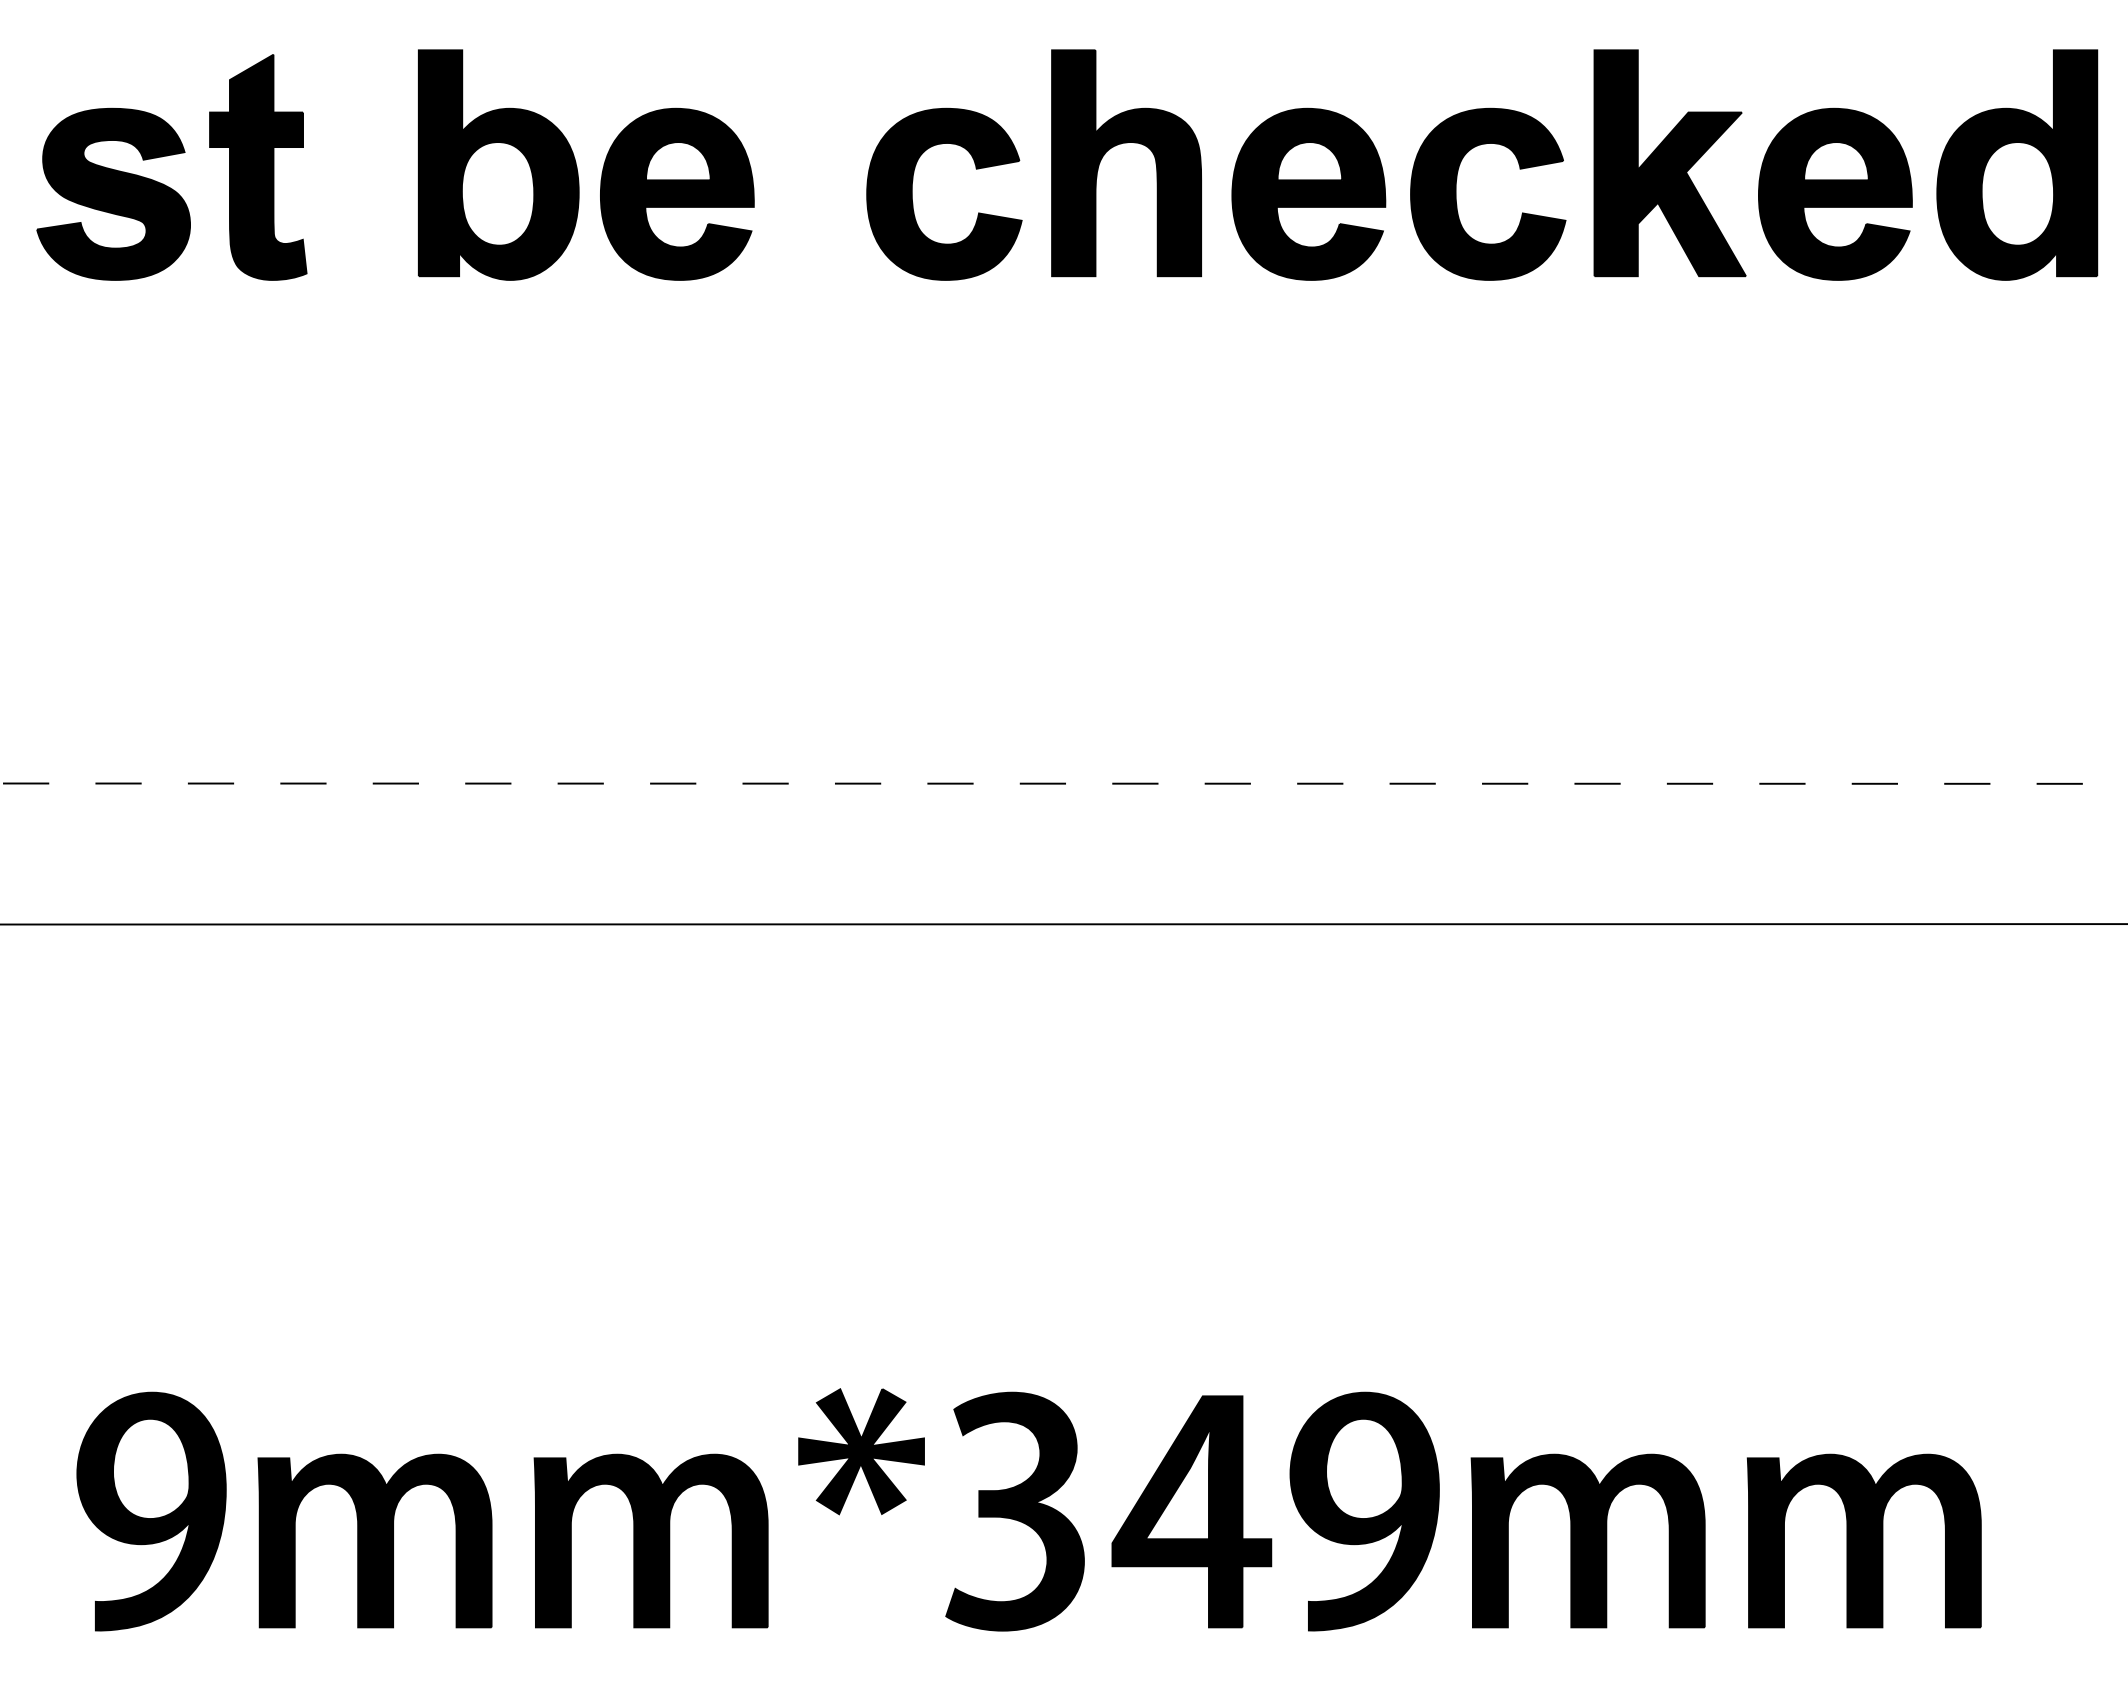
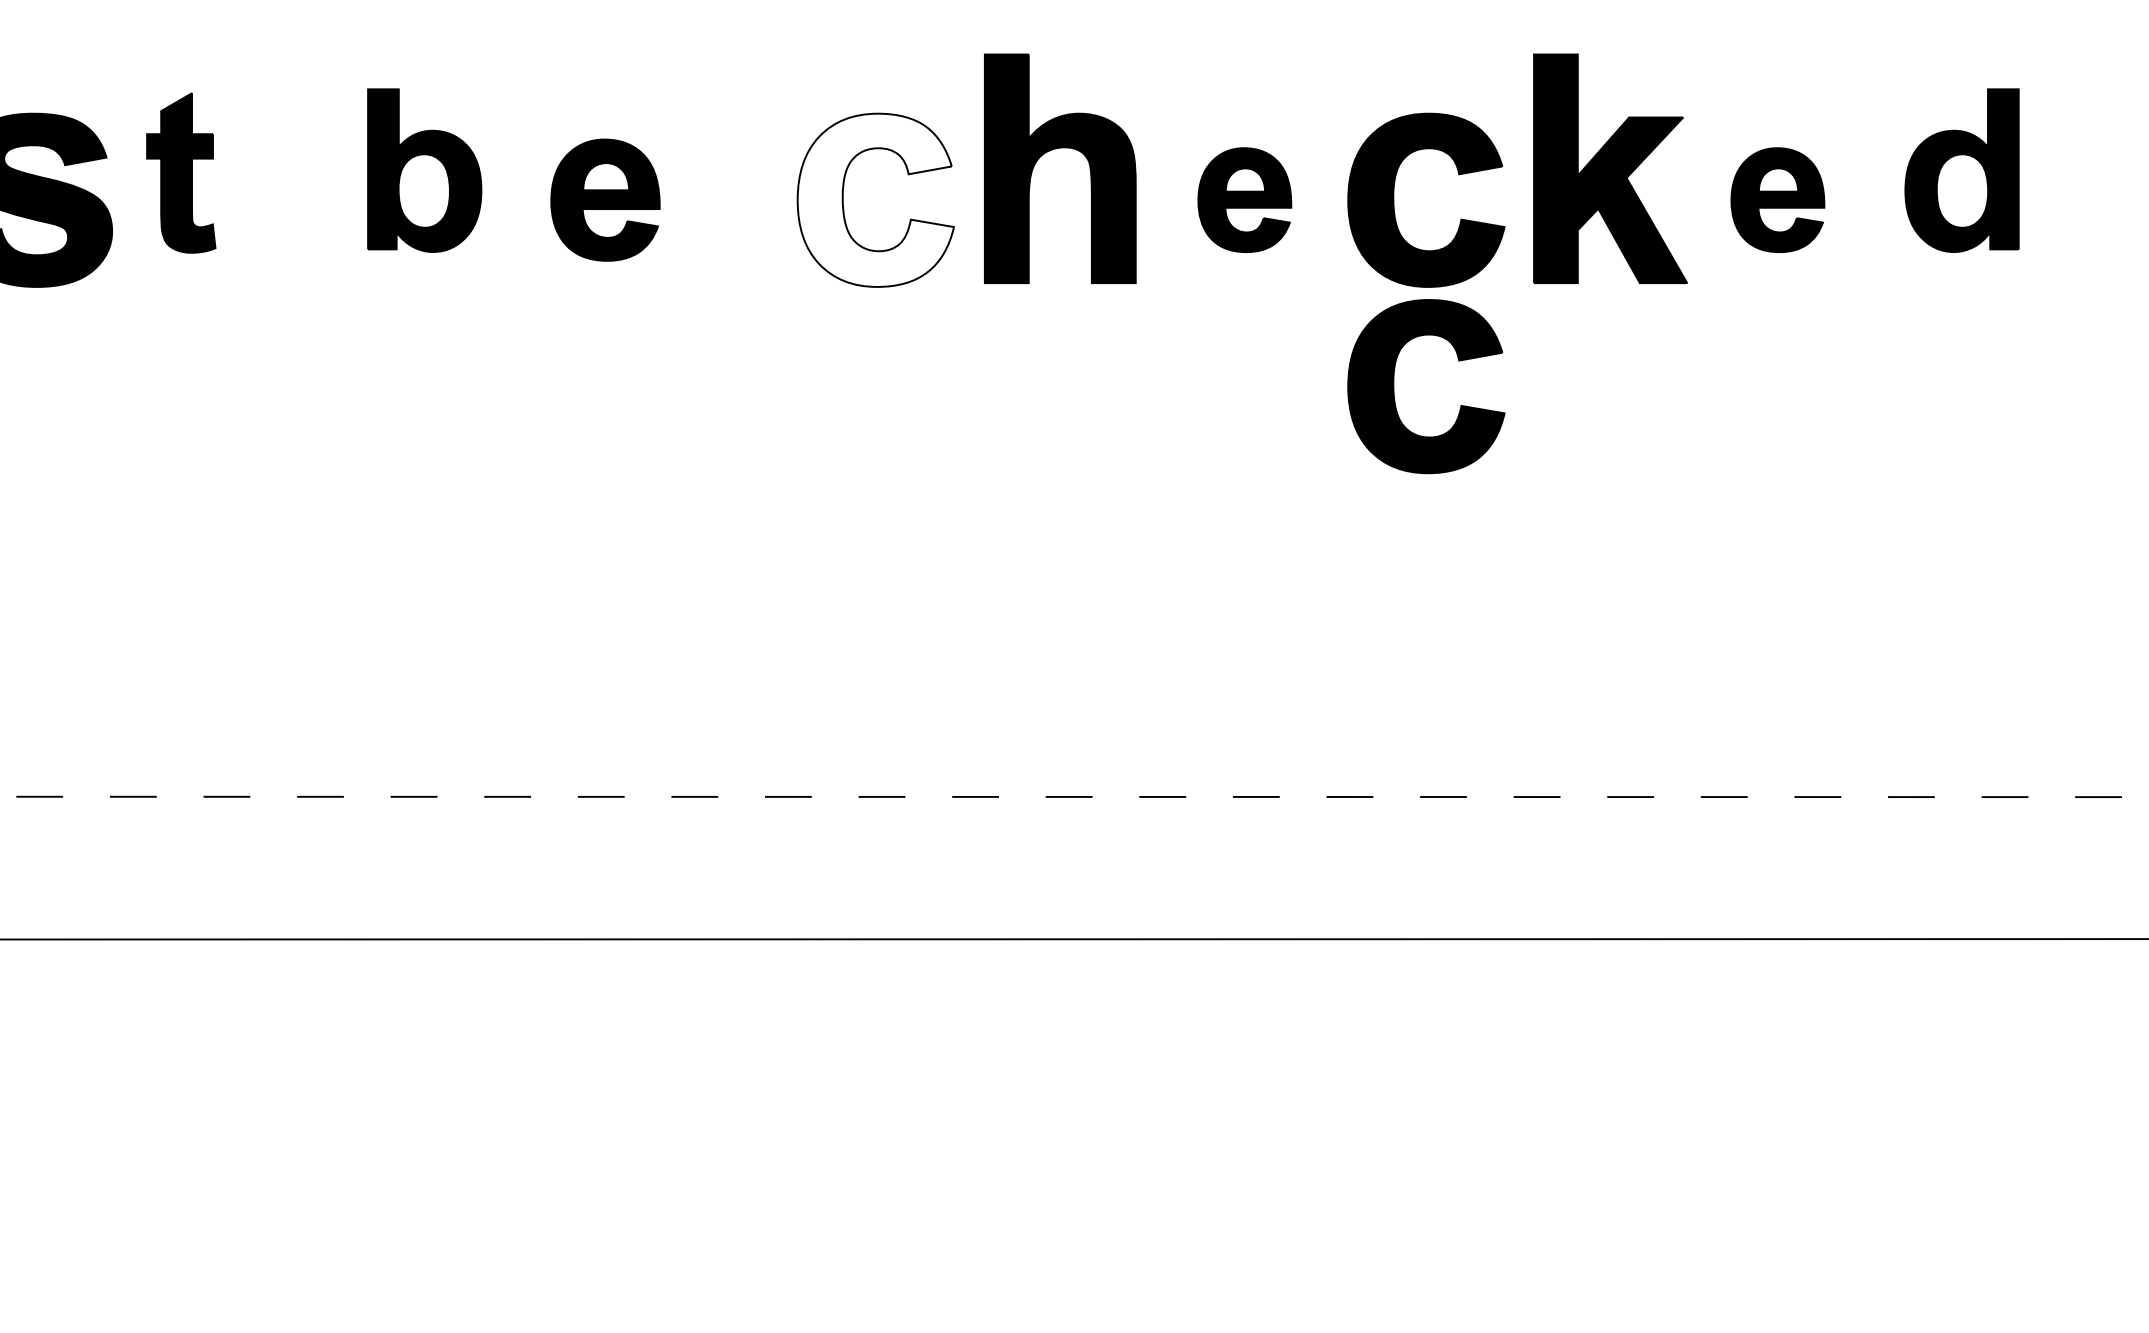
part: (498, 164) -> (424, 170), size x0.7
part: (2017, 164) -> (1962, 170), size x0.7
part: (258, 167) -> (181, 173), size x0.7
part: (677, 193) -> (605, 199), size x0.7
fill: (944, 193) -> (875, 199), removed
part: (1308, 193) -> (1244, 199), size x0.6
part: (1835, 193) -> (1777, 199), size x0.6
part: (1456, 377) -> (1394, 385), added

